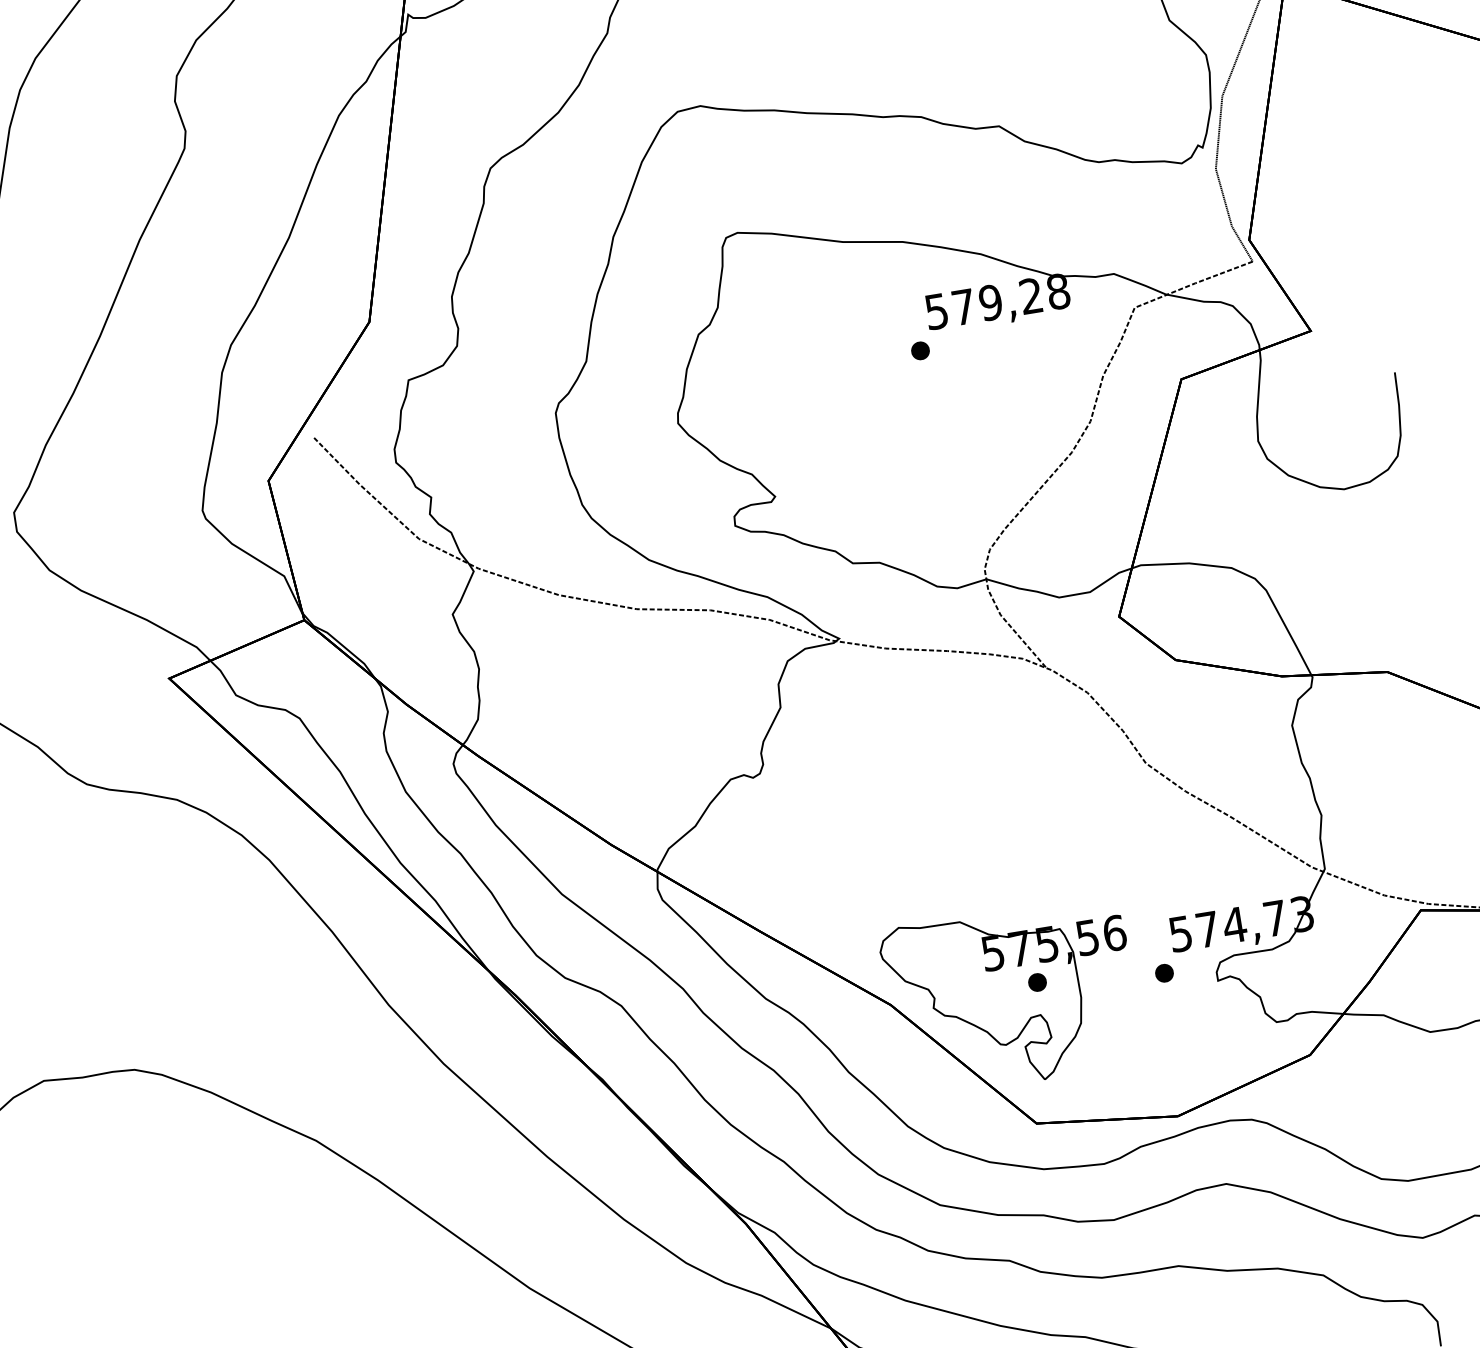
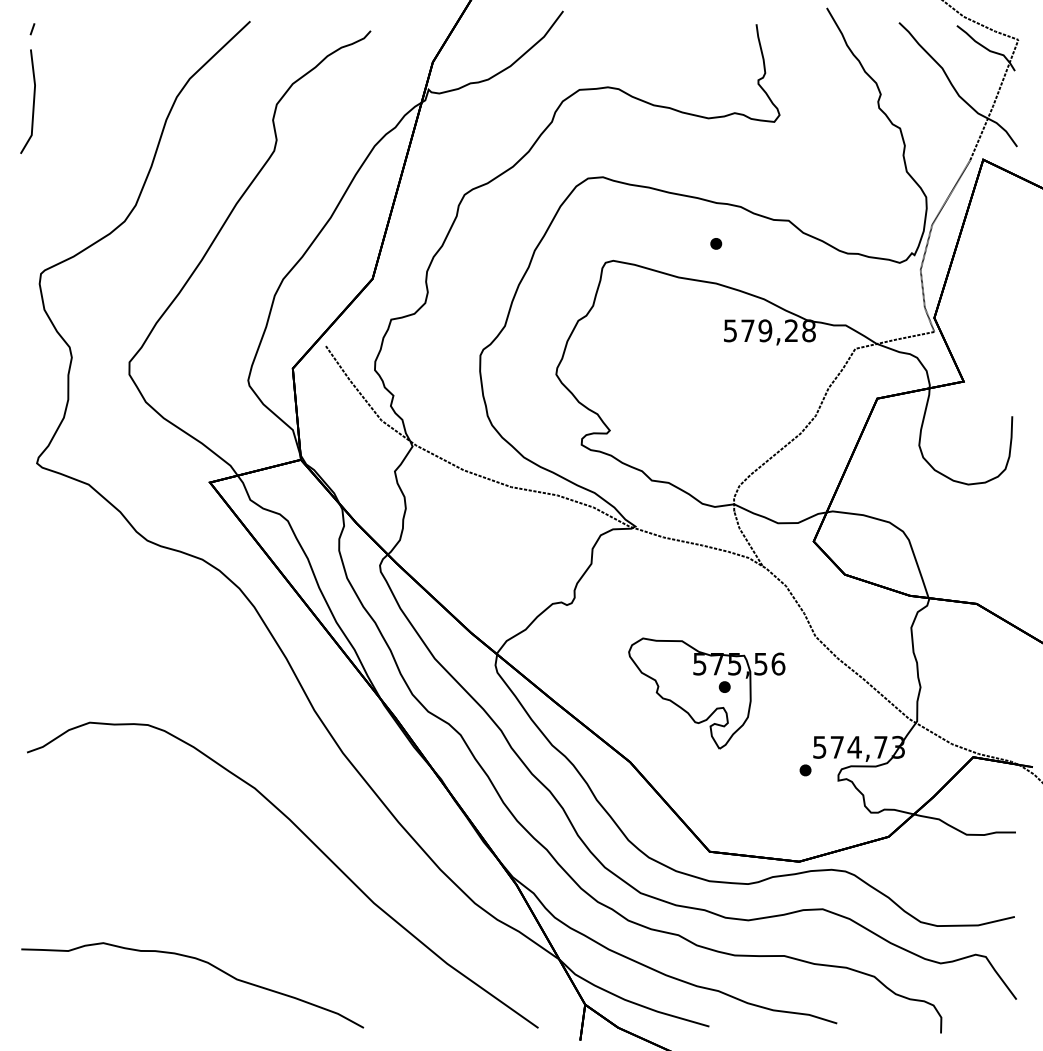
part: (920, 350) -> (716, 243), moved
part: (1010, 996) -> (706, 693), moved

